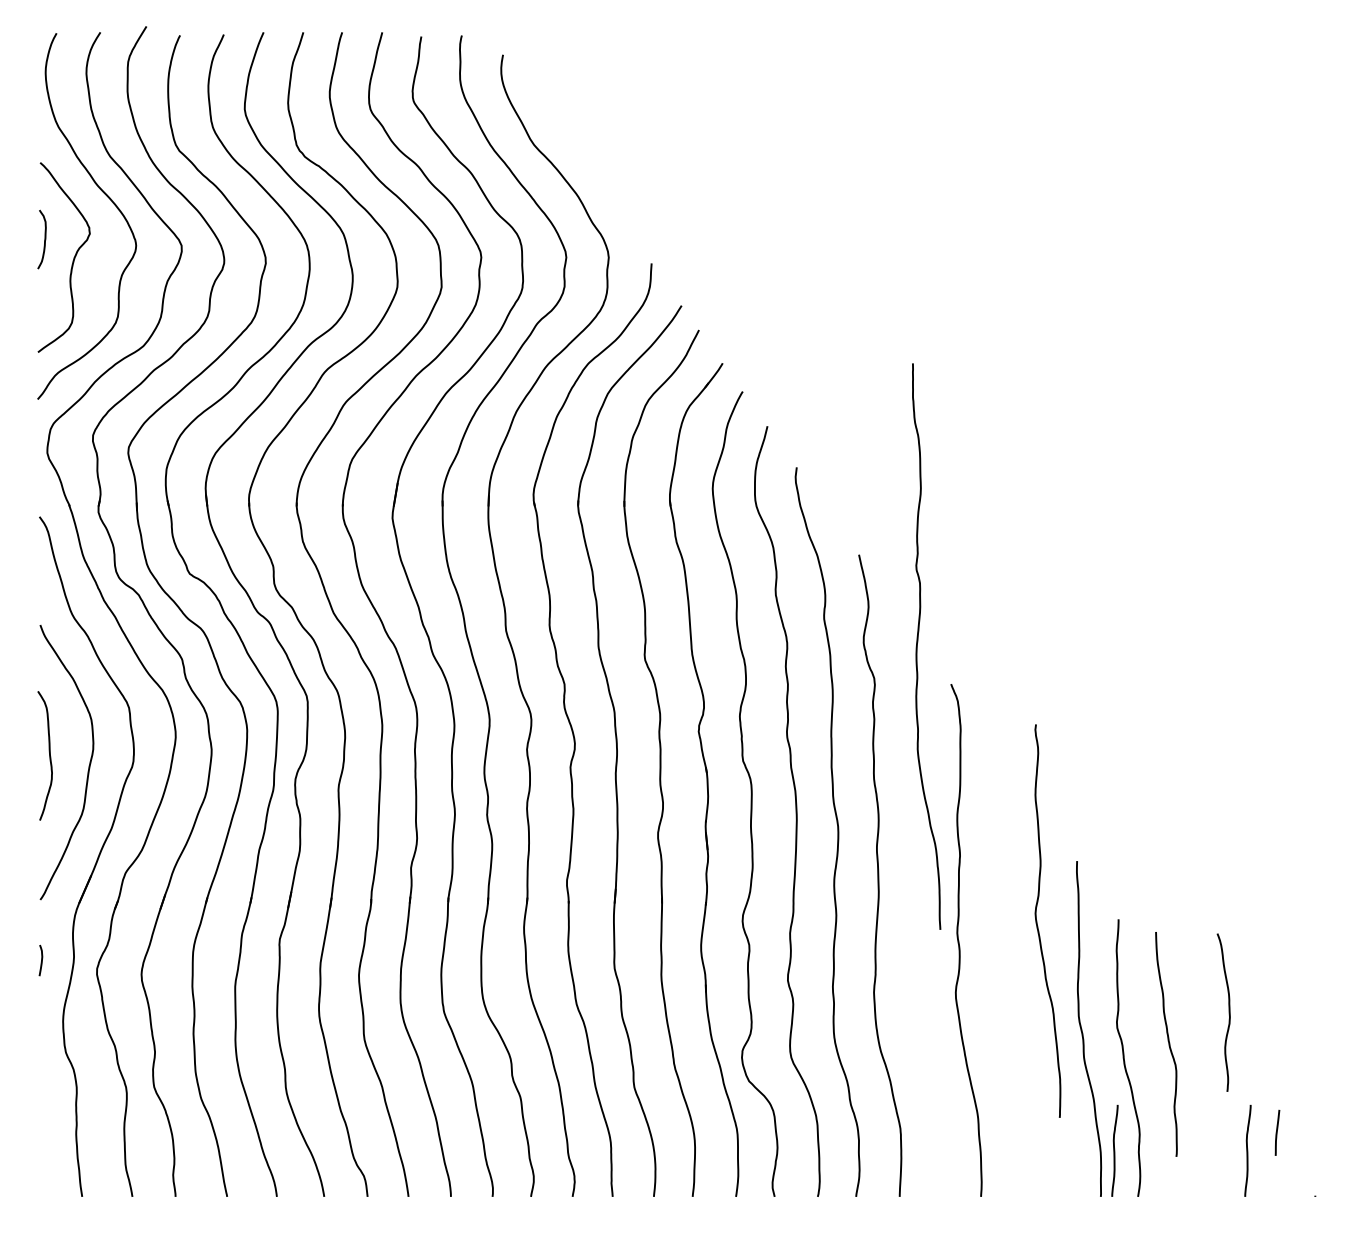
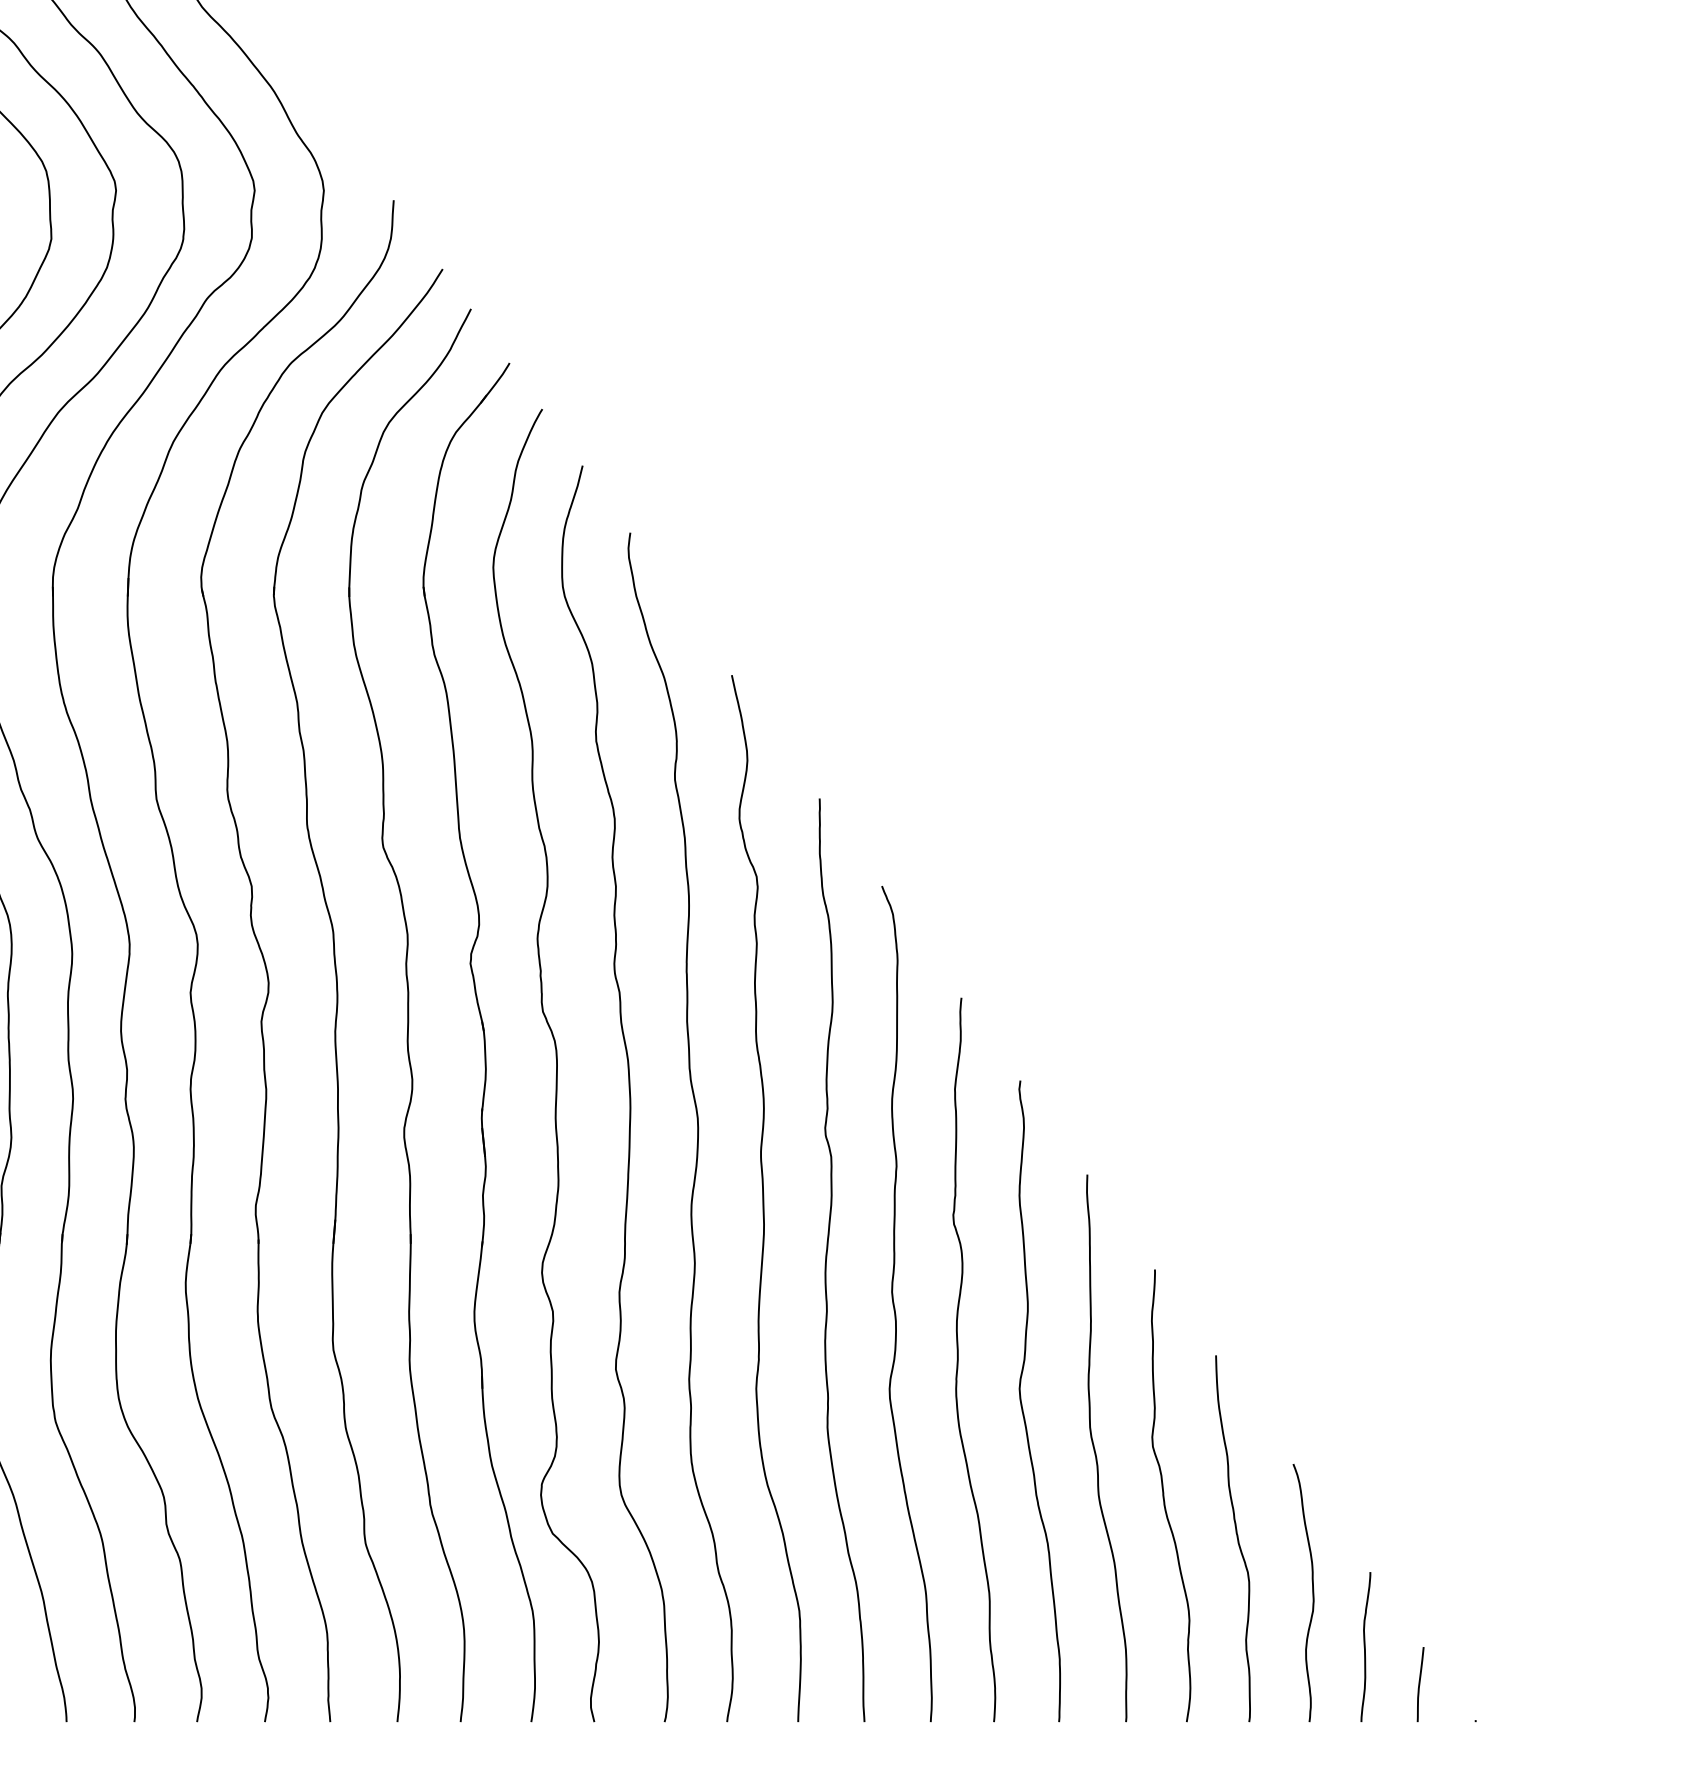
curve: (918, 642) -> (828, 1253), moved
curve: (1037, 920) -> (1022, 1400), moved
curve: (998, 974) -> (959, 1359), added
curve: (1228, 1012) -> (1311, 1592), moved
curve: (1168, 1044) -> (1236, 1538), moved
line: (1277, 1132) -> (1420, 1683), moved
curve: (1114, 1150) -> (1148, 1646), removed

